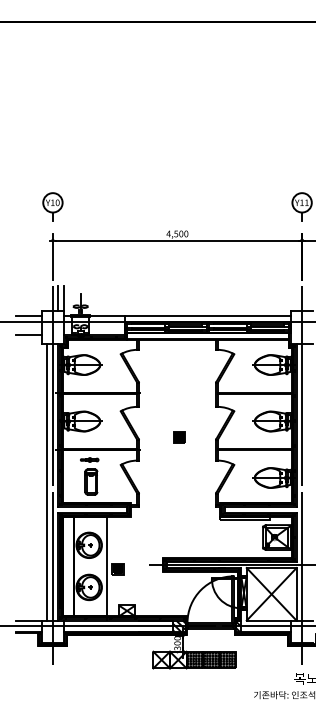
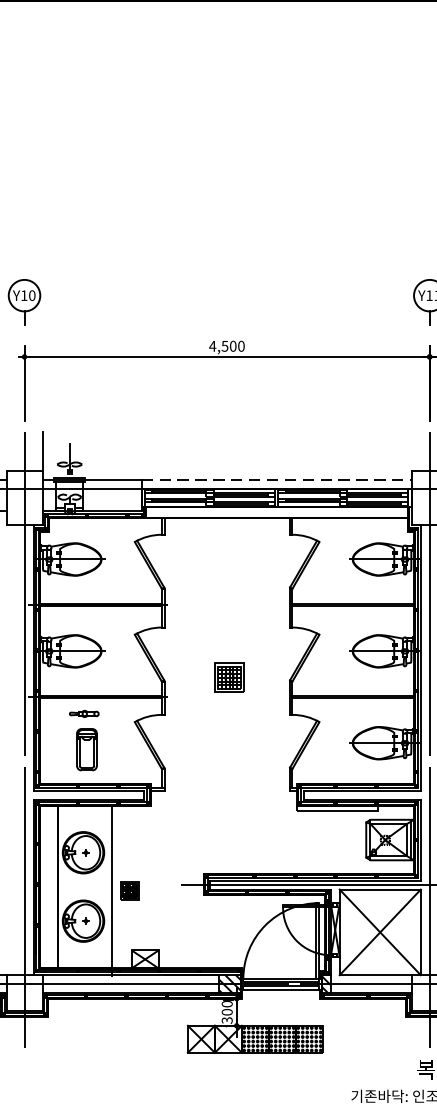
line: (58, 298) -> (33, 451), removed
line: (208, 316) -> (277, 480), solid -> dashed
part: (179, 437) -> (230, 677), size x1.6
line: (47, 481) -> (15, 748), removed

